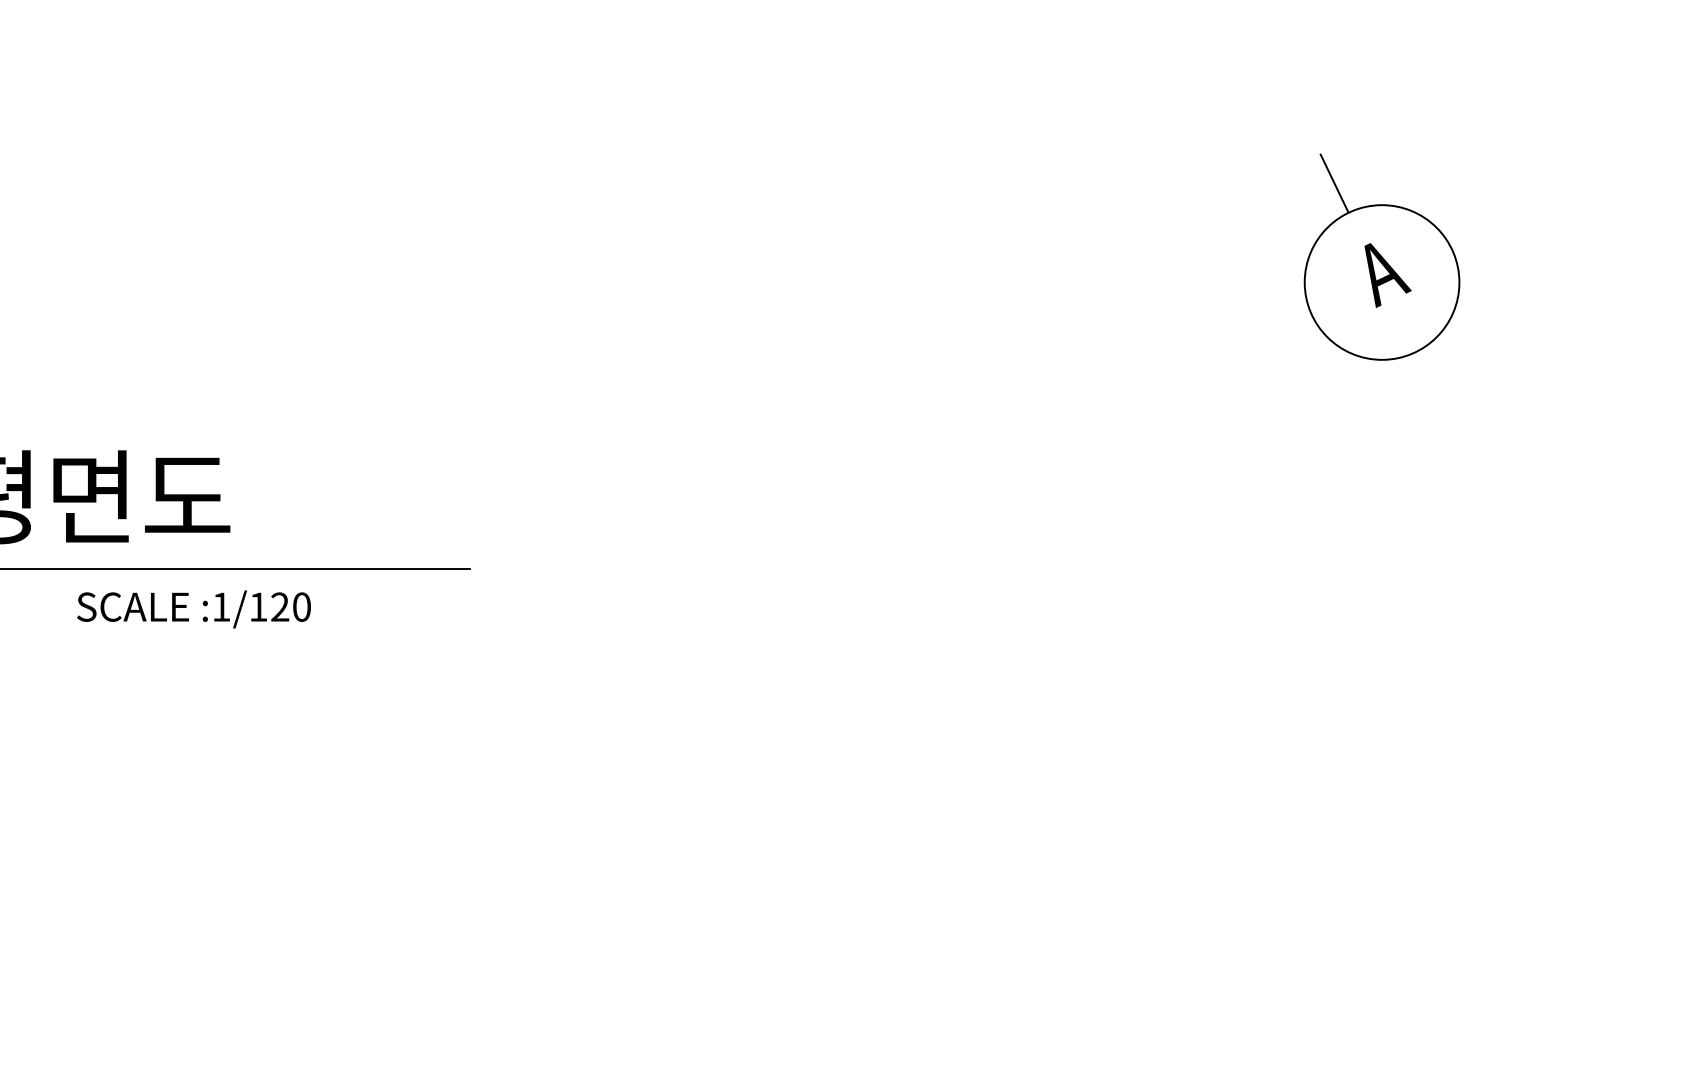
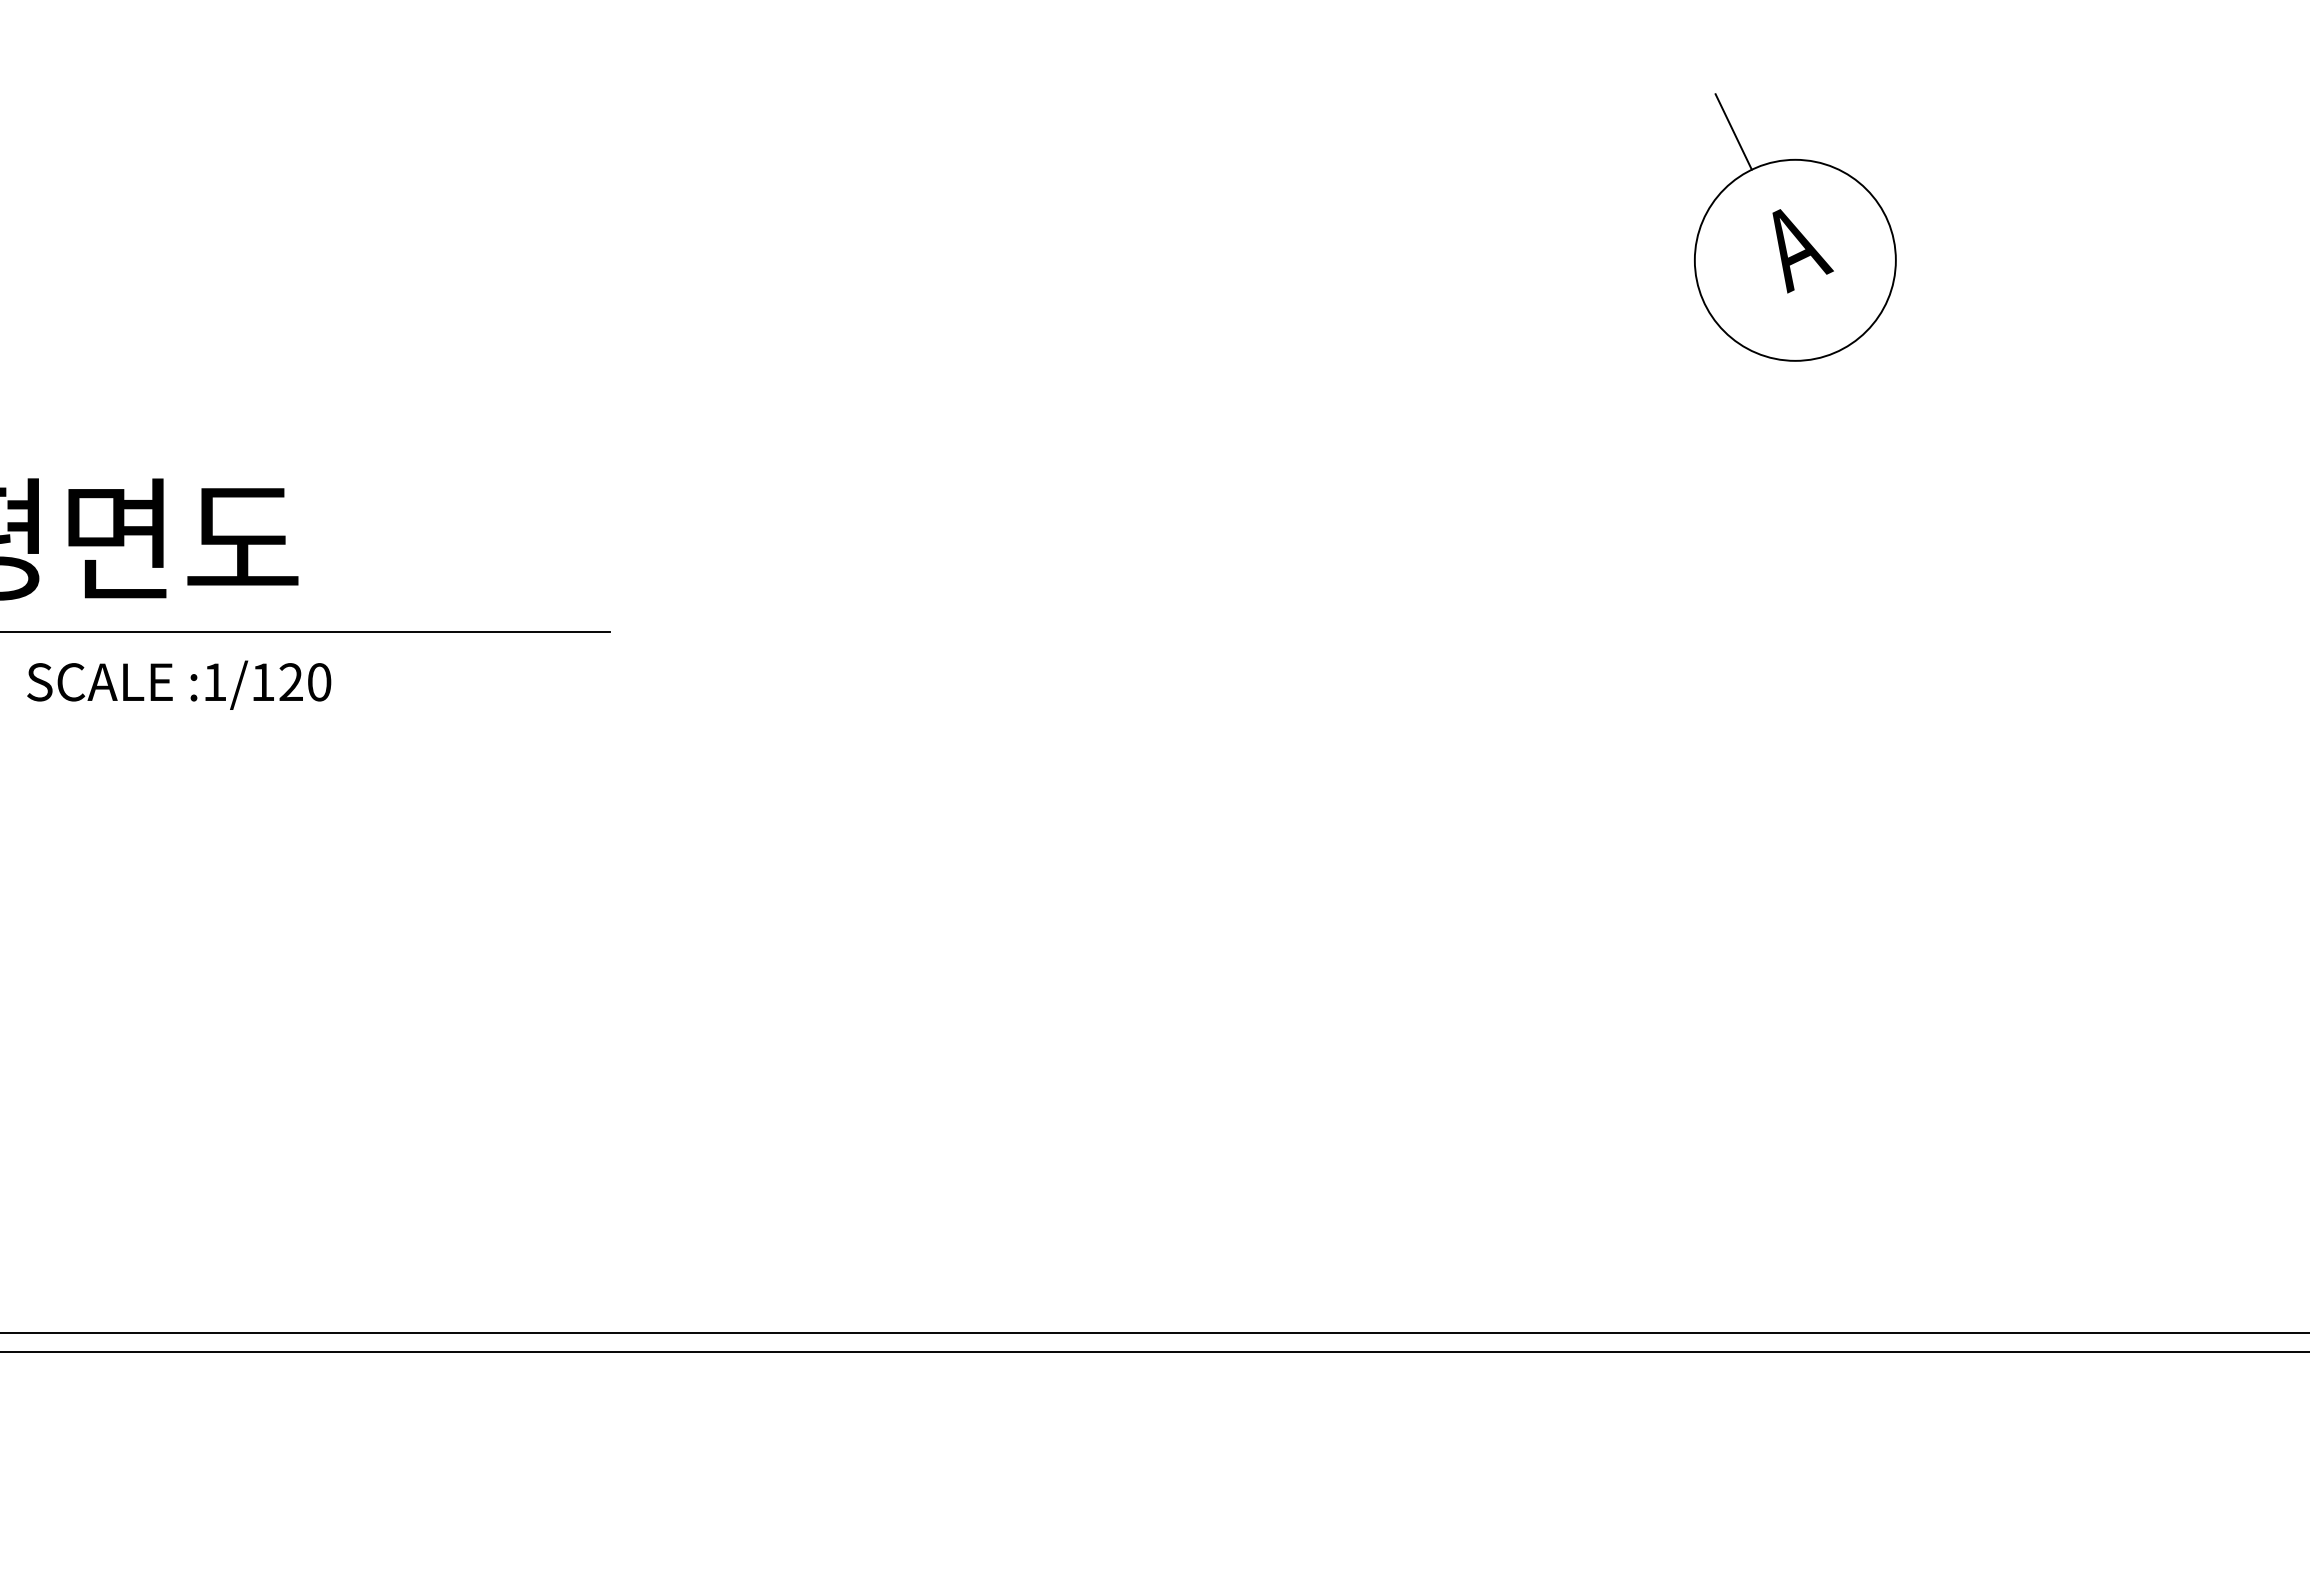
text: (194, 608) -> (179, 684), moved

